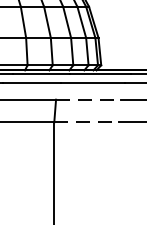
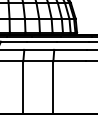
line: (90, 98) -> (71, 49), dashed -> solid
line: (88, 122) -> (70, 61), dashed -> solid

